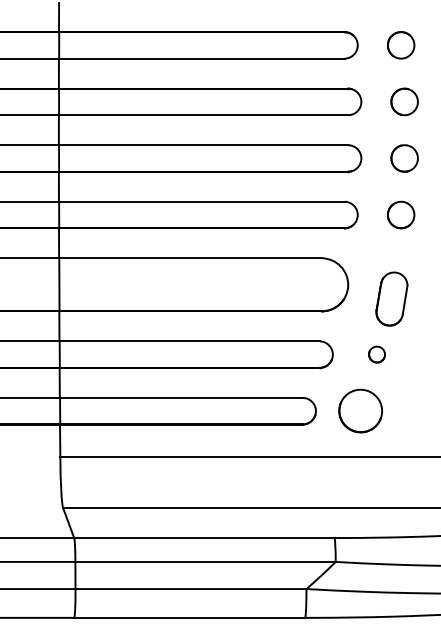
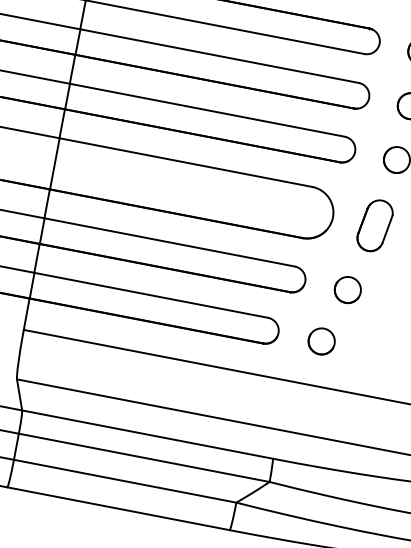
part: (391, 298) -> (374, 225), moved
part: (376, 354) -> (347, 289), size x1.67
part: (360, 411) -> (321, 341), size x0.62

